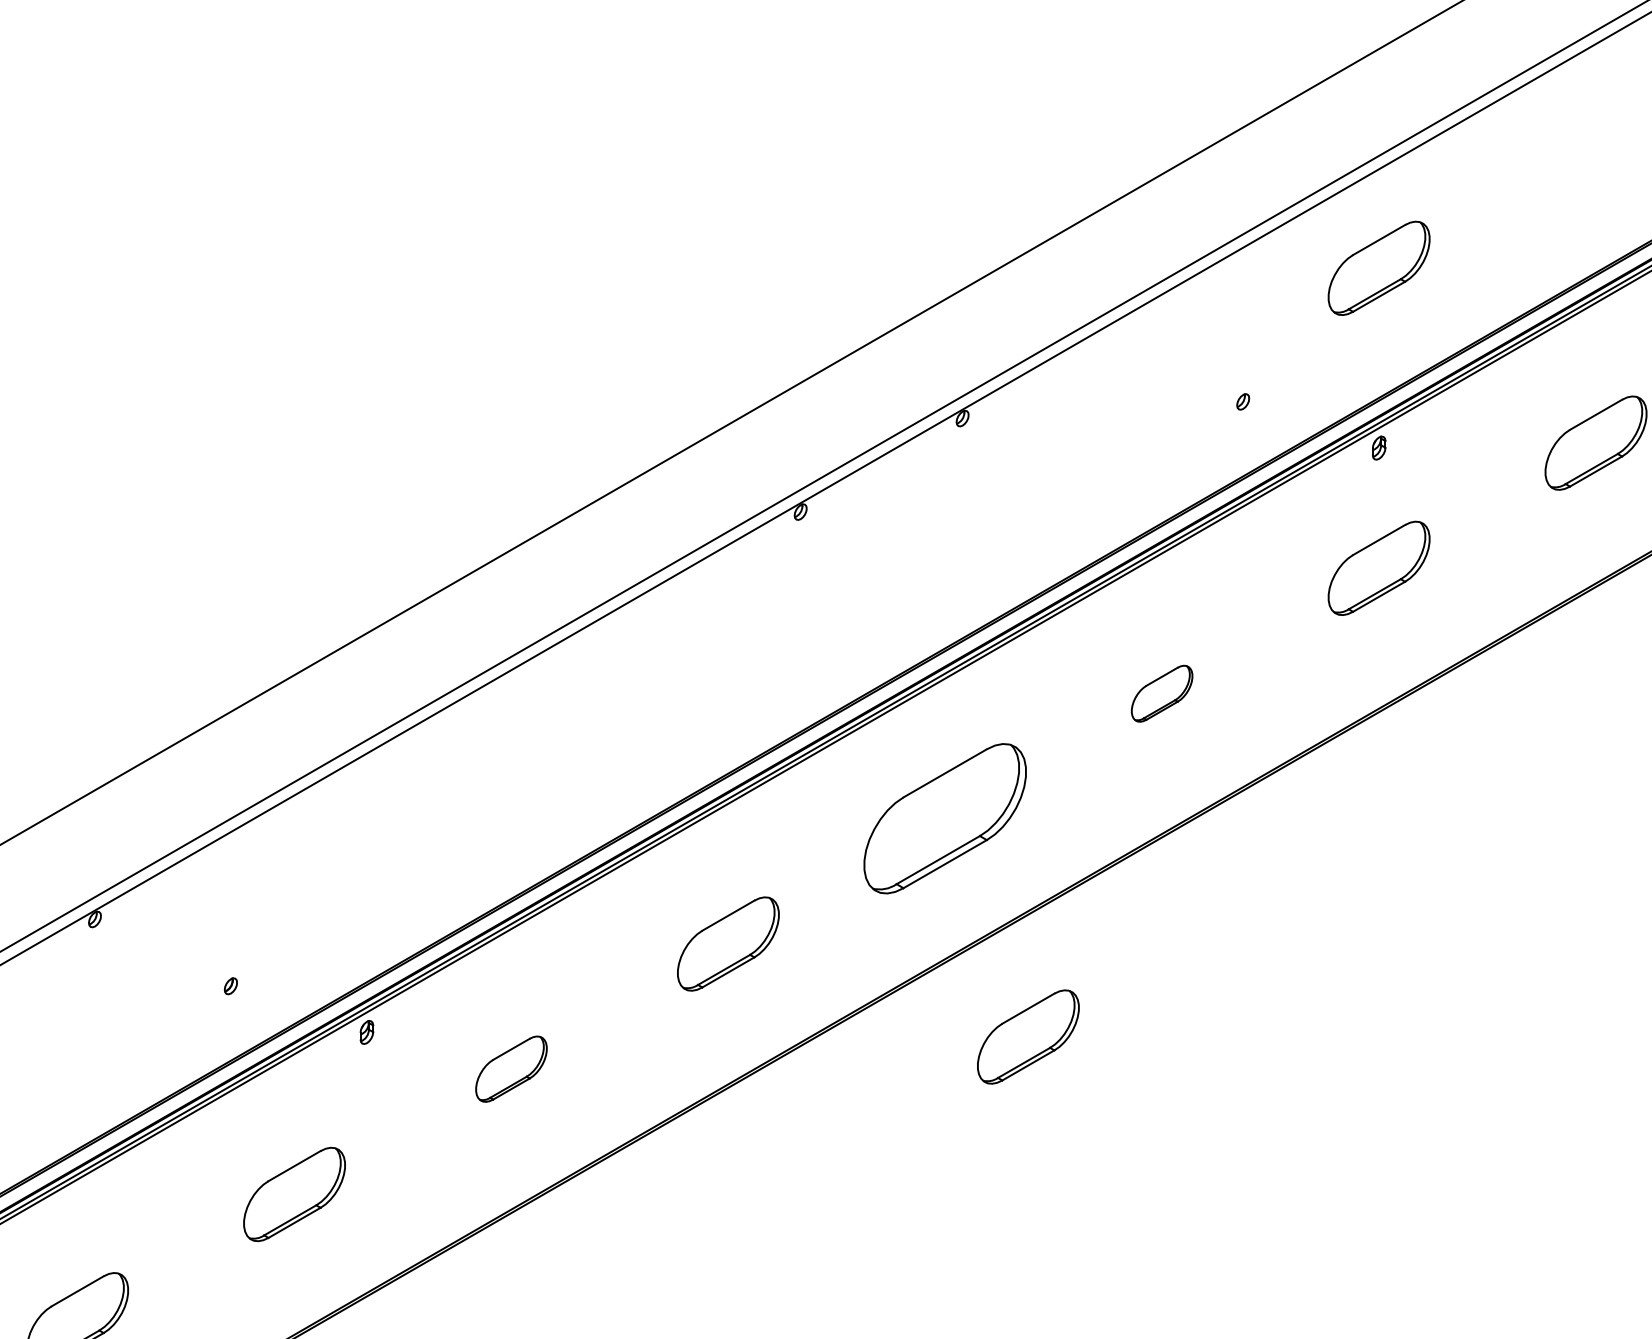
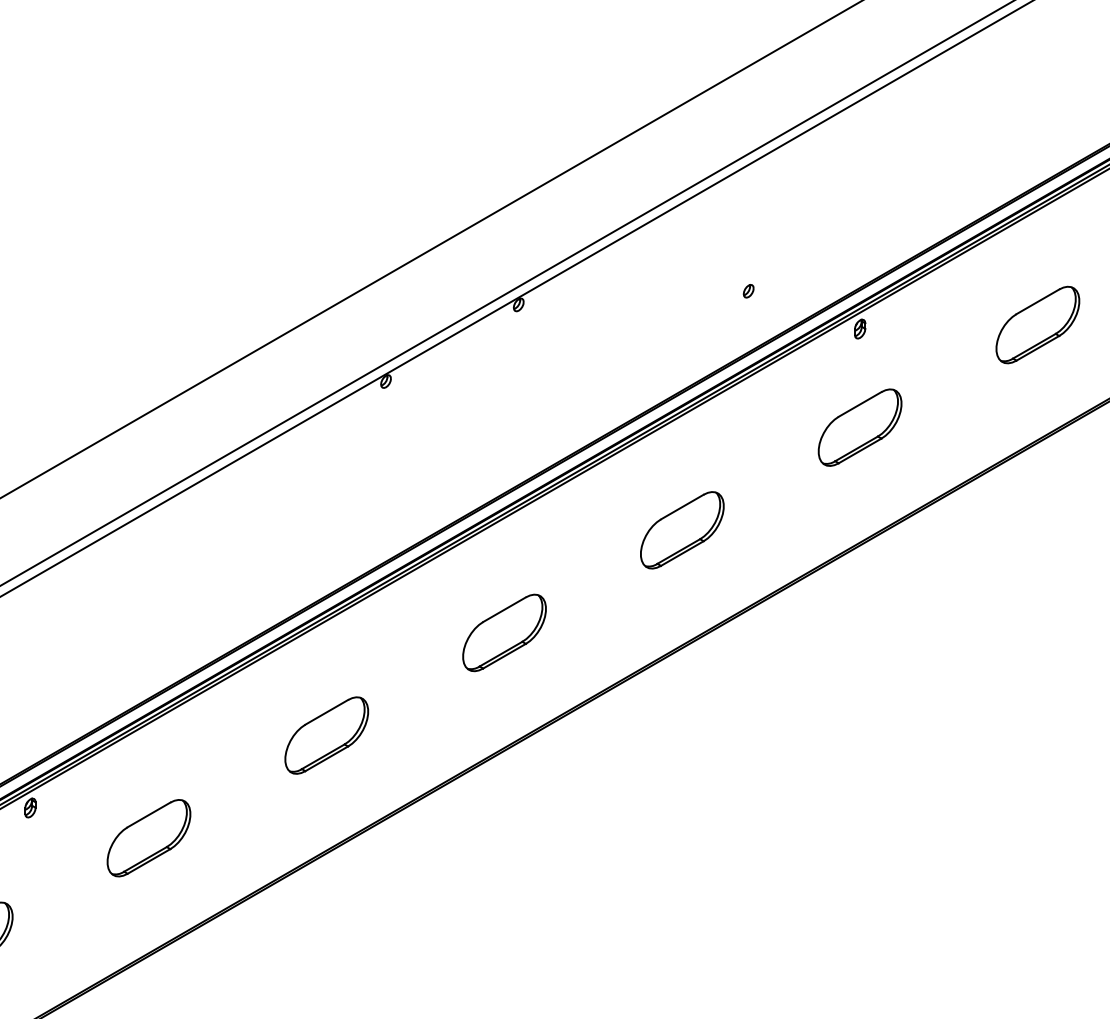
part: (1378, 267) -> (859, 181), removed
part: (1161, 693) -> (681, 530), size x1.67
part: (945, 818) -> (504, 632), size x0.62
part: (1028, 1036) -> (572, 811), removed
part: (511, 1068) -> (149, 837), size x1.43

